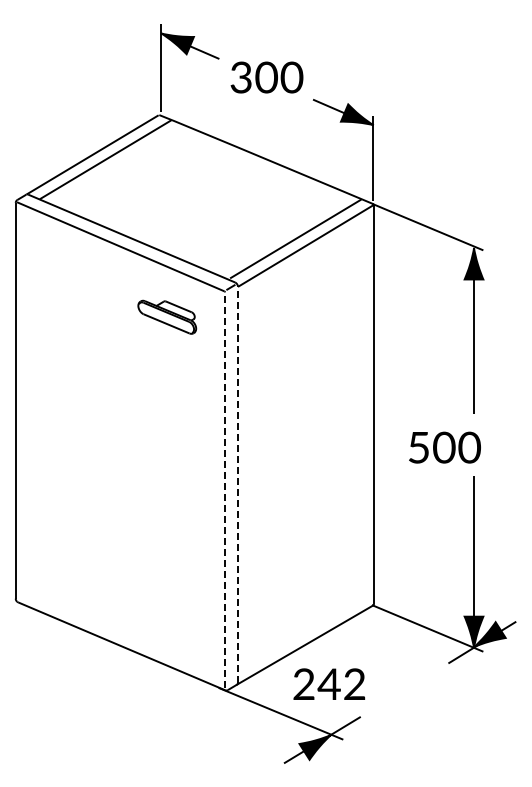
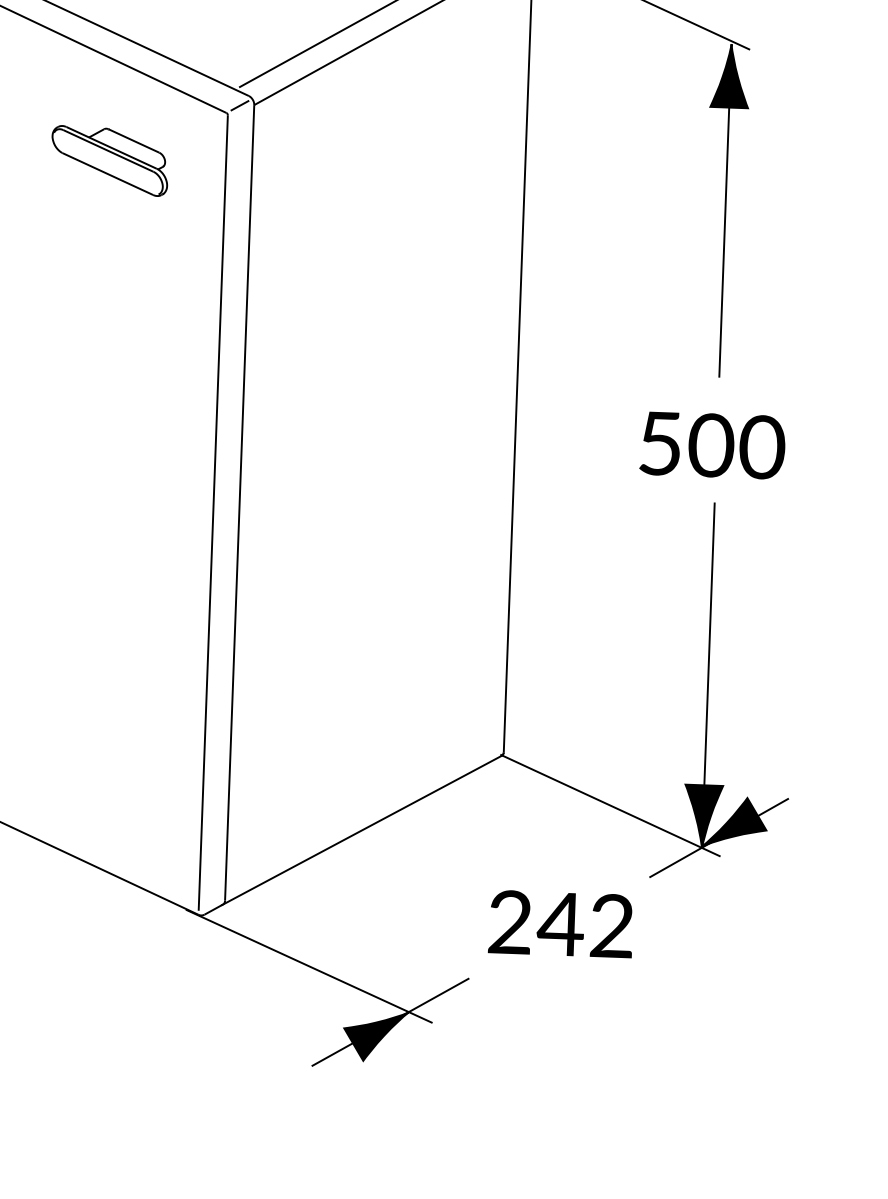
text: (444, 447) -> (711, 445), moved
line: (237, 484) -> (238, 502), dashed -> solid
line: (225, 490) -> (214, 513), dashed -> solid
text: (329, 683) -> (561, 922), moved

